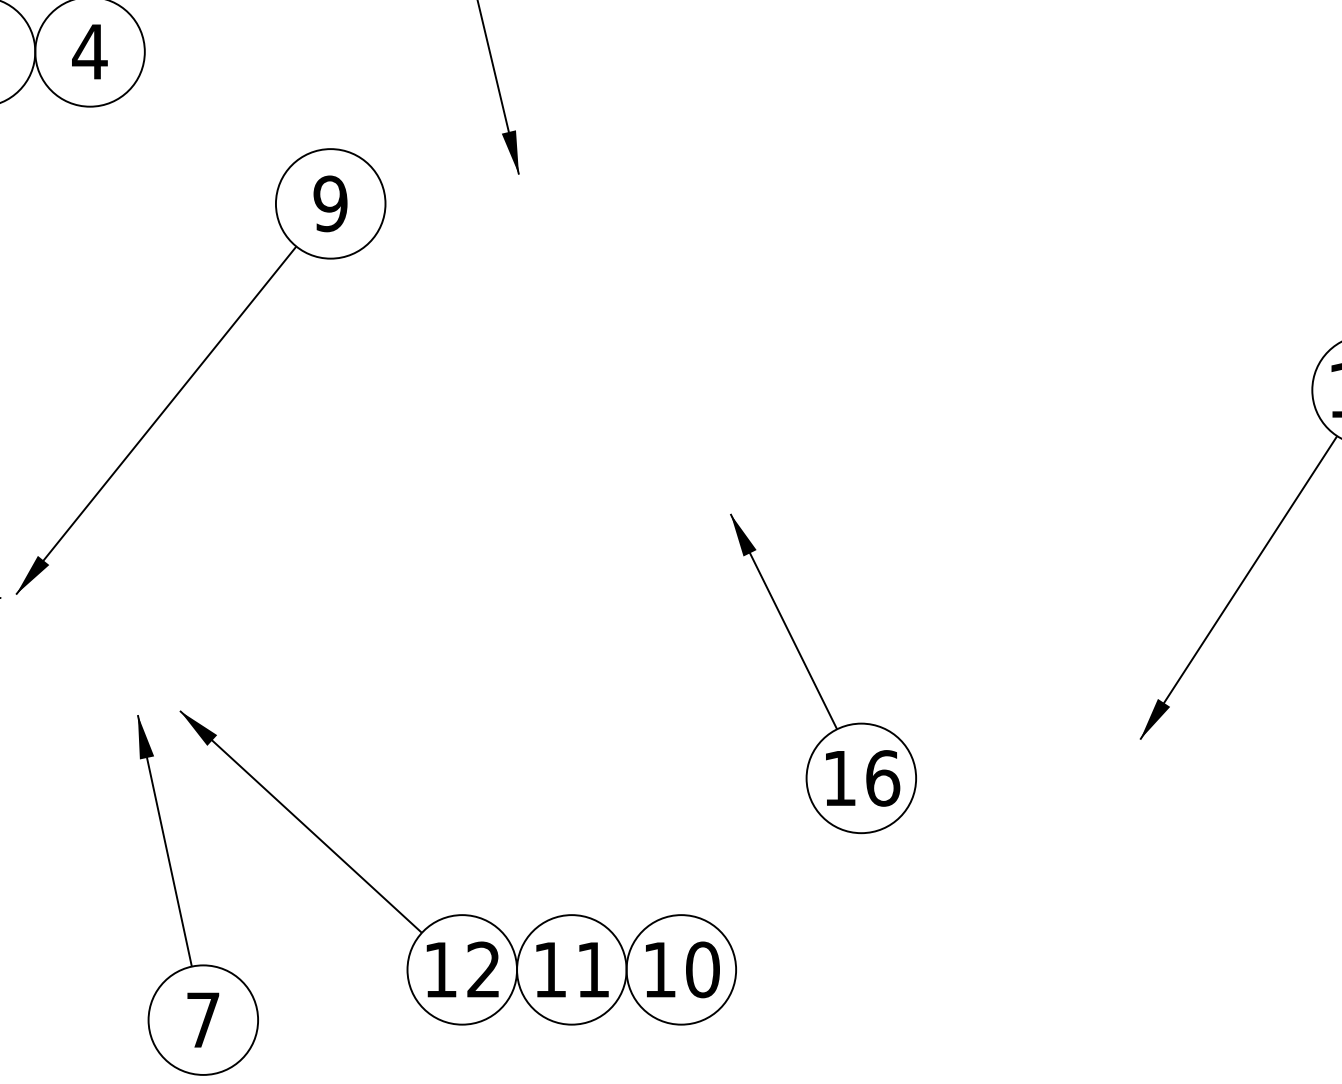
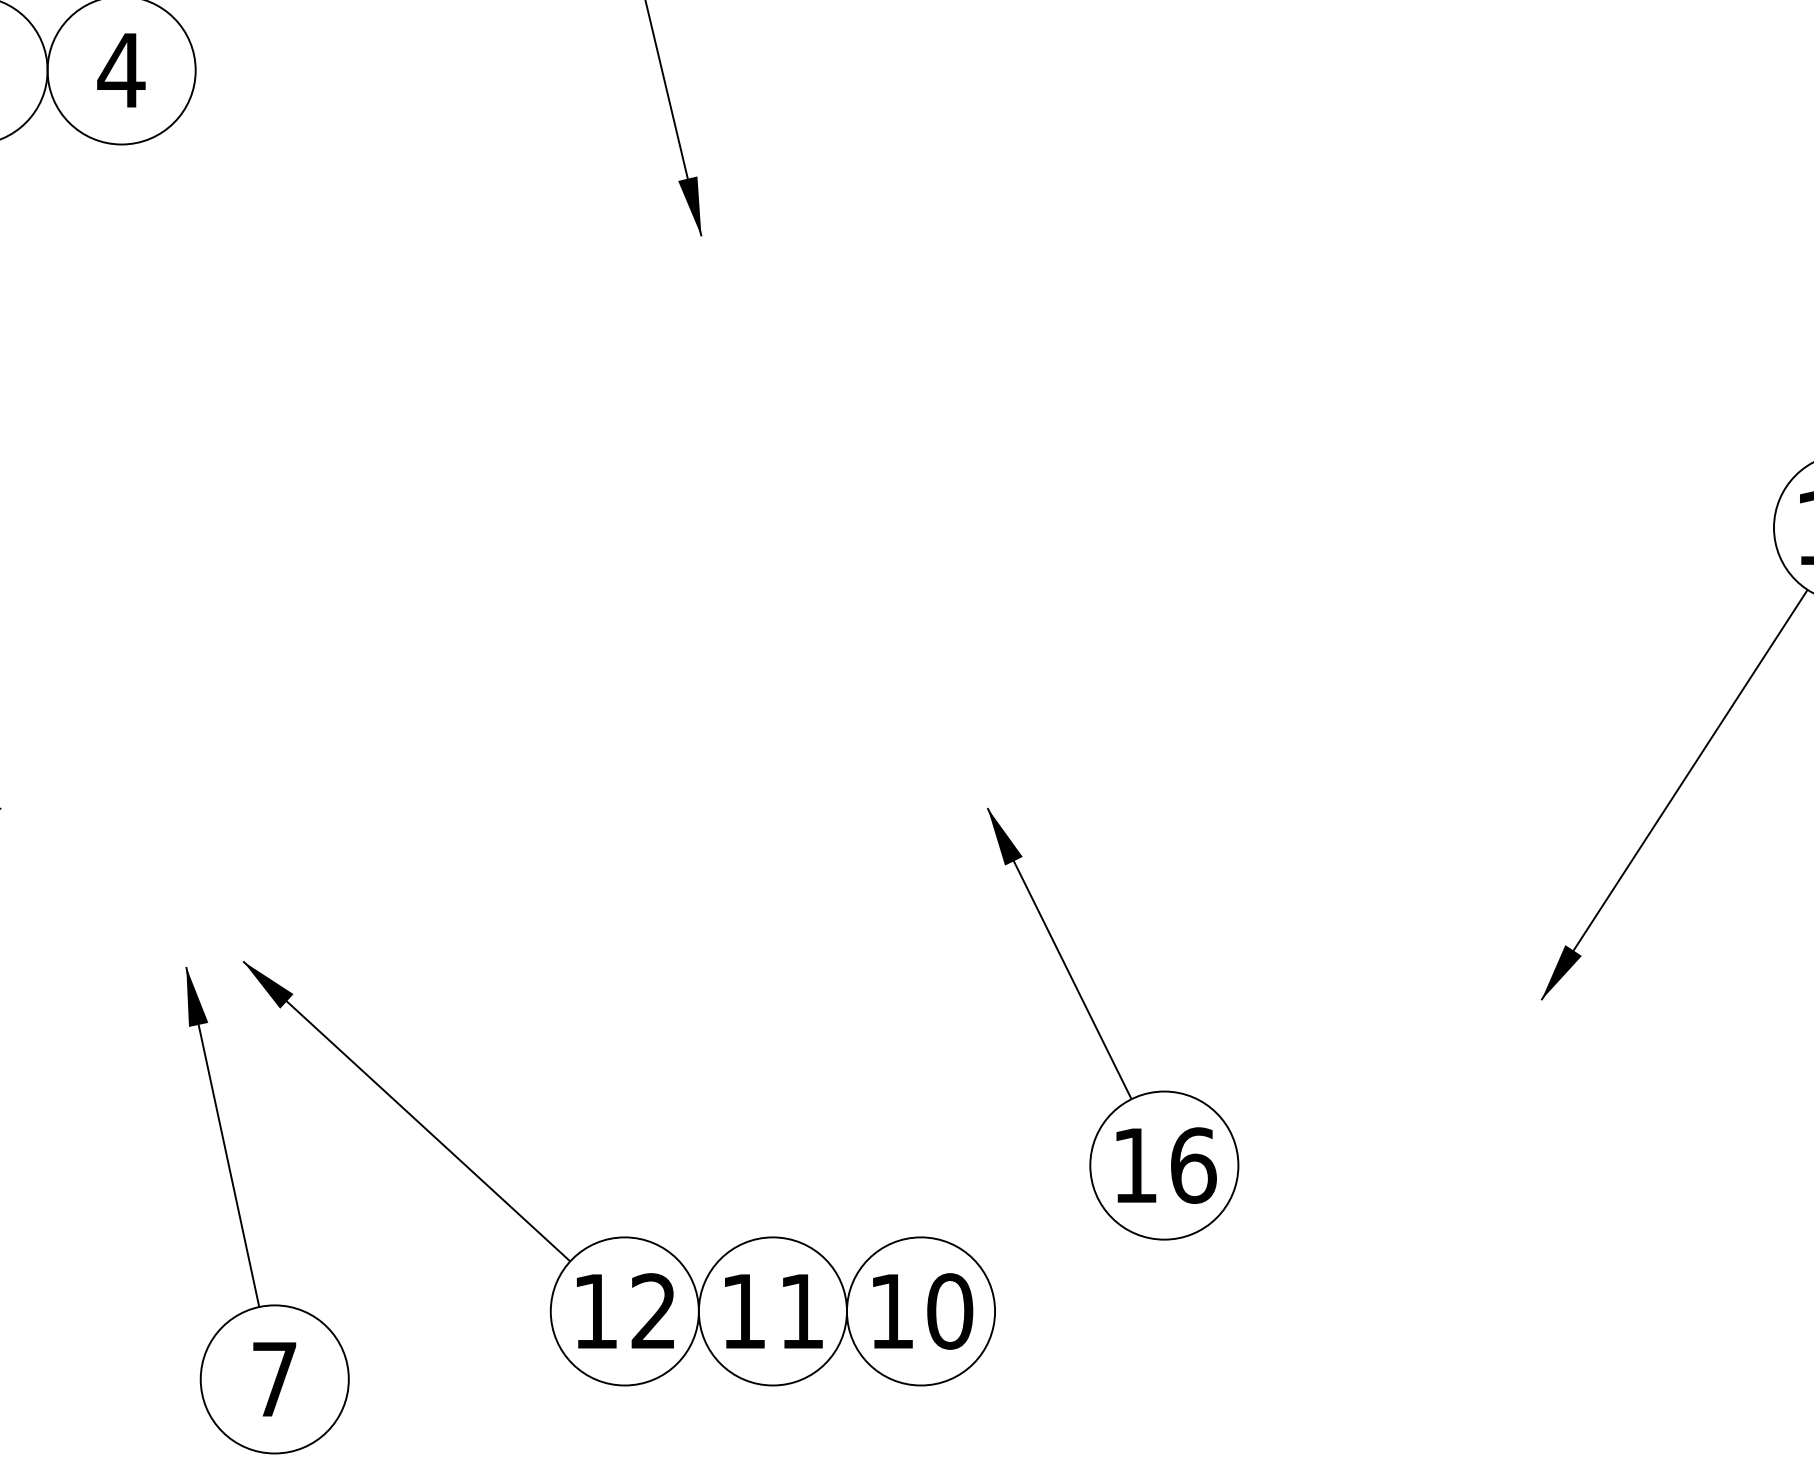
part: (200, 371) -> (271, 502), removed
part: (813, 679) -> (1099, 1031), moved

